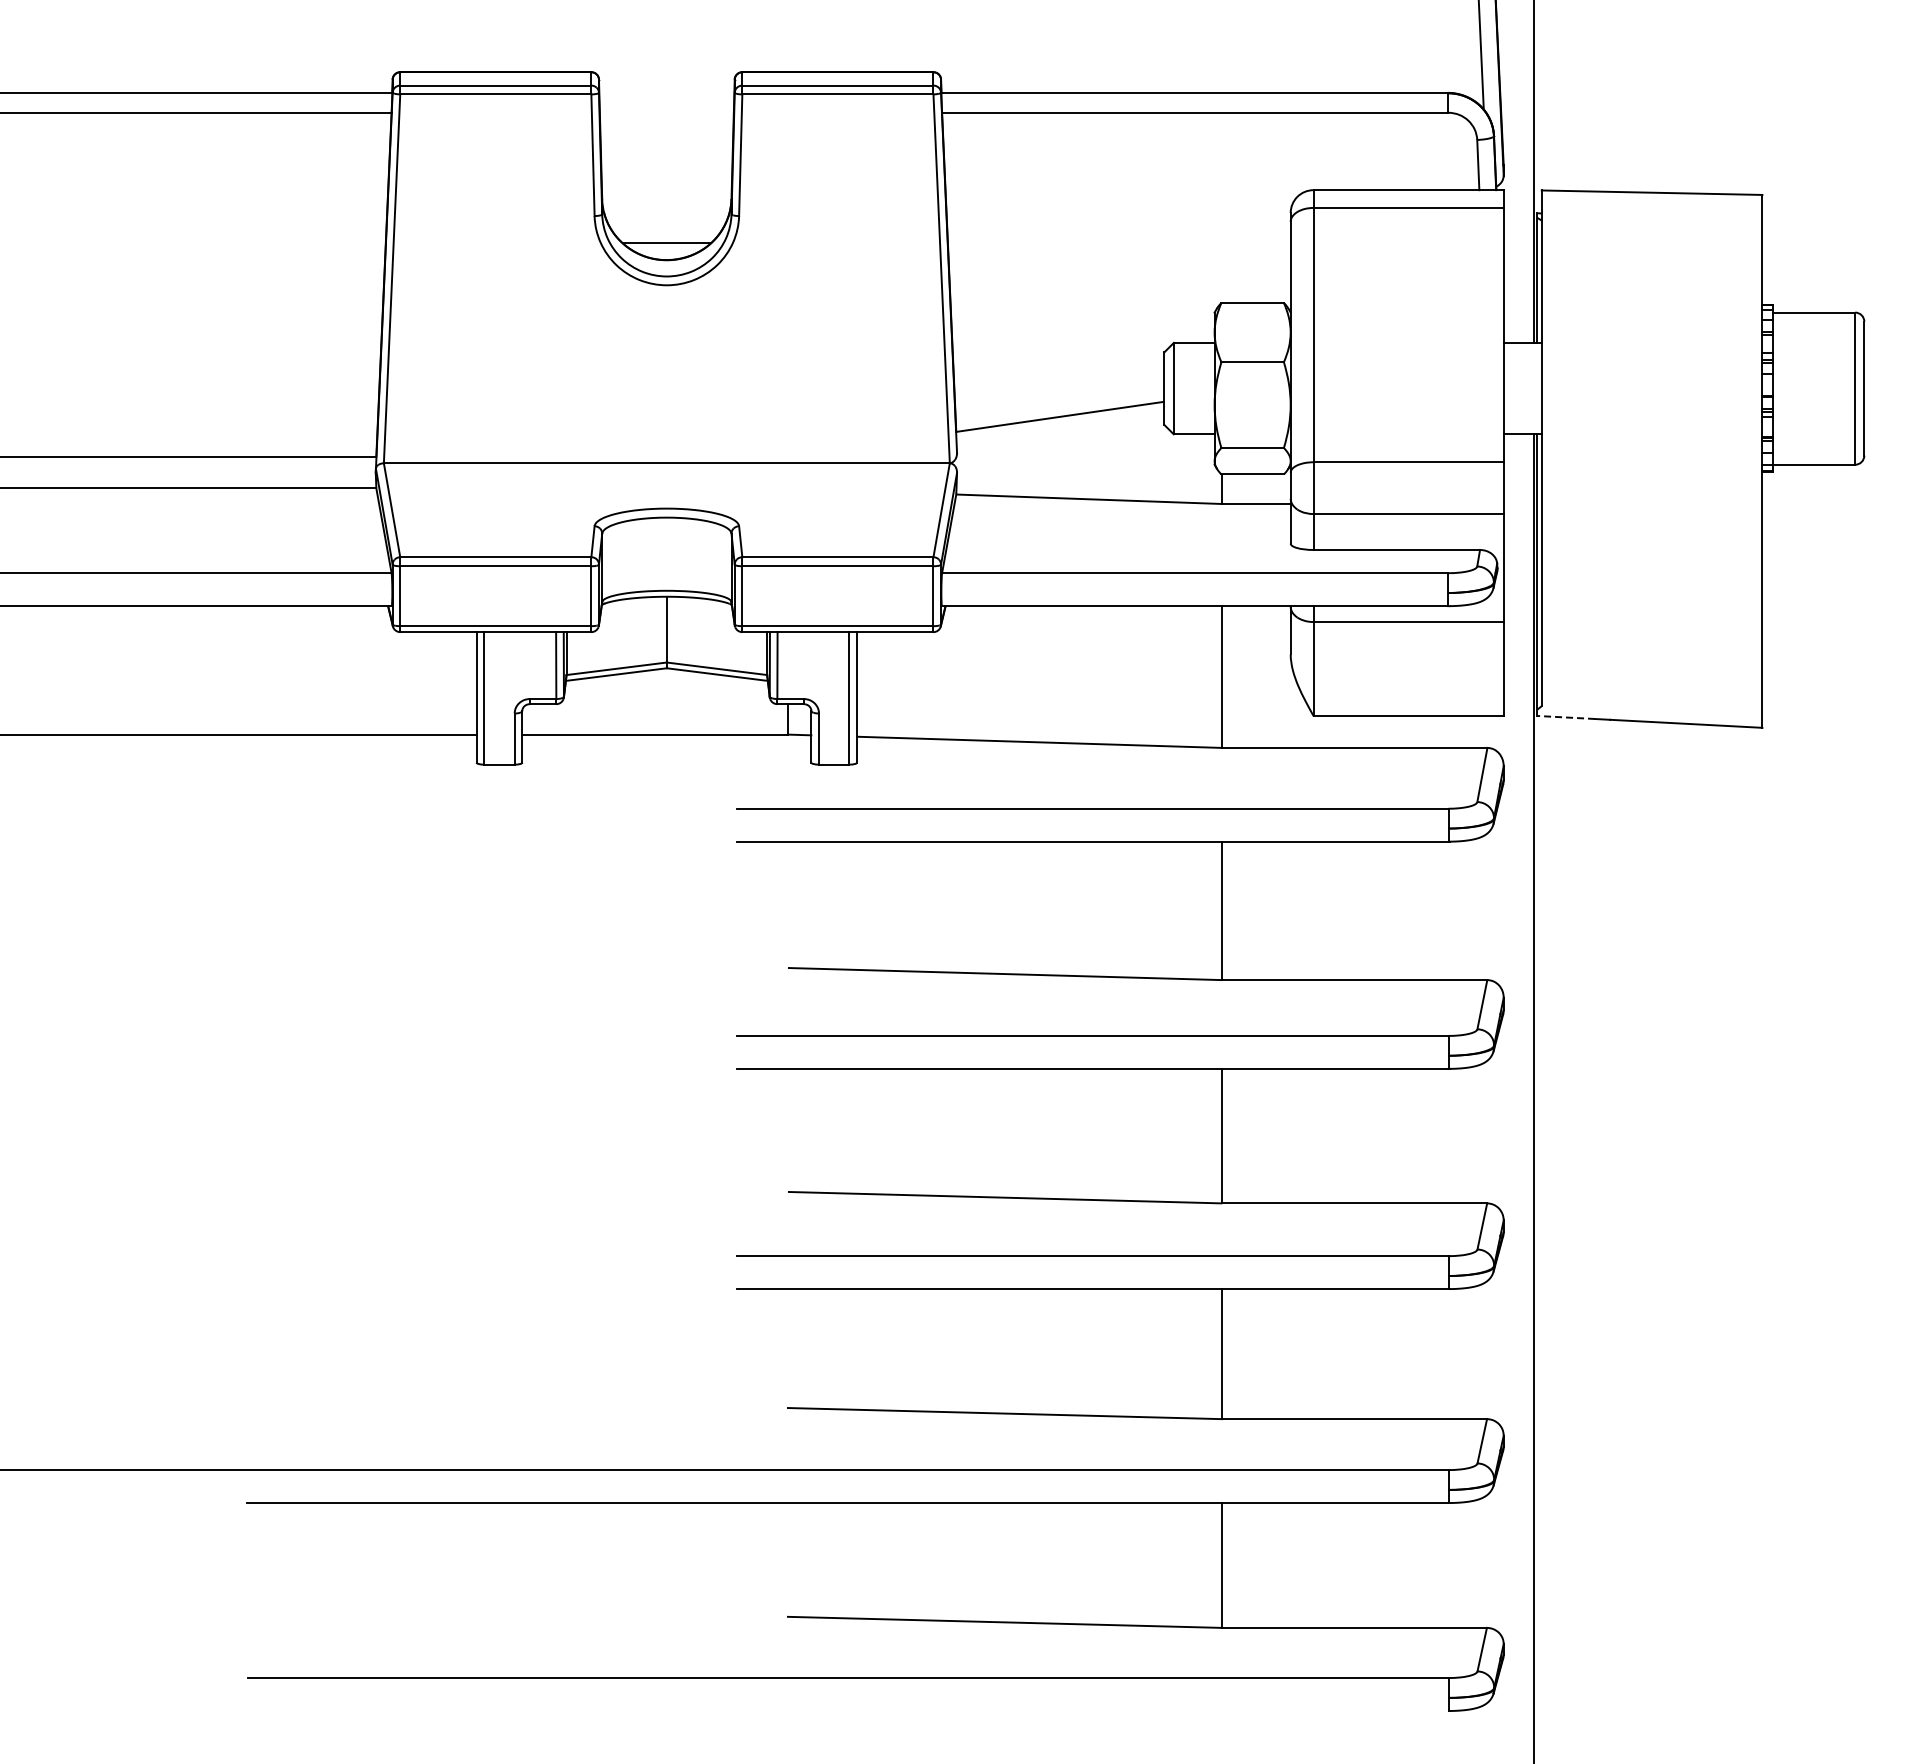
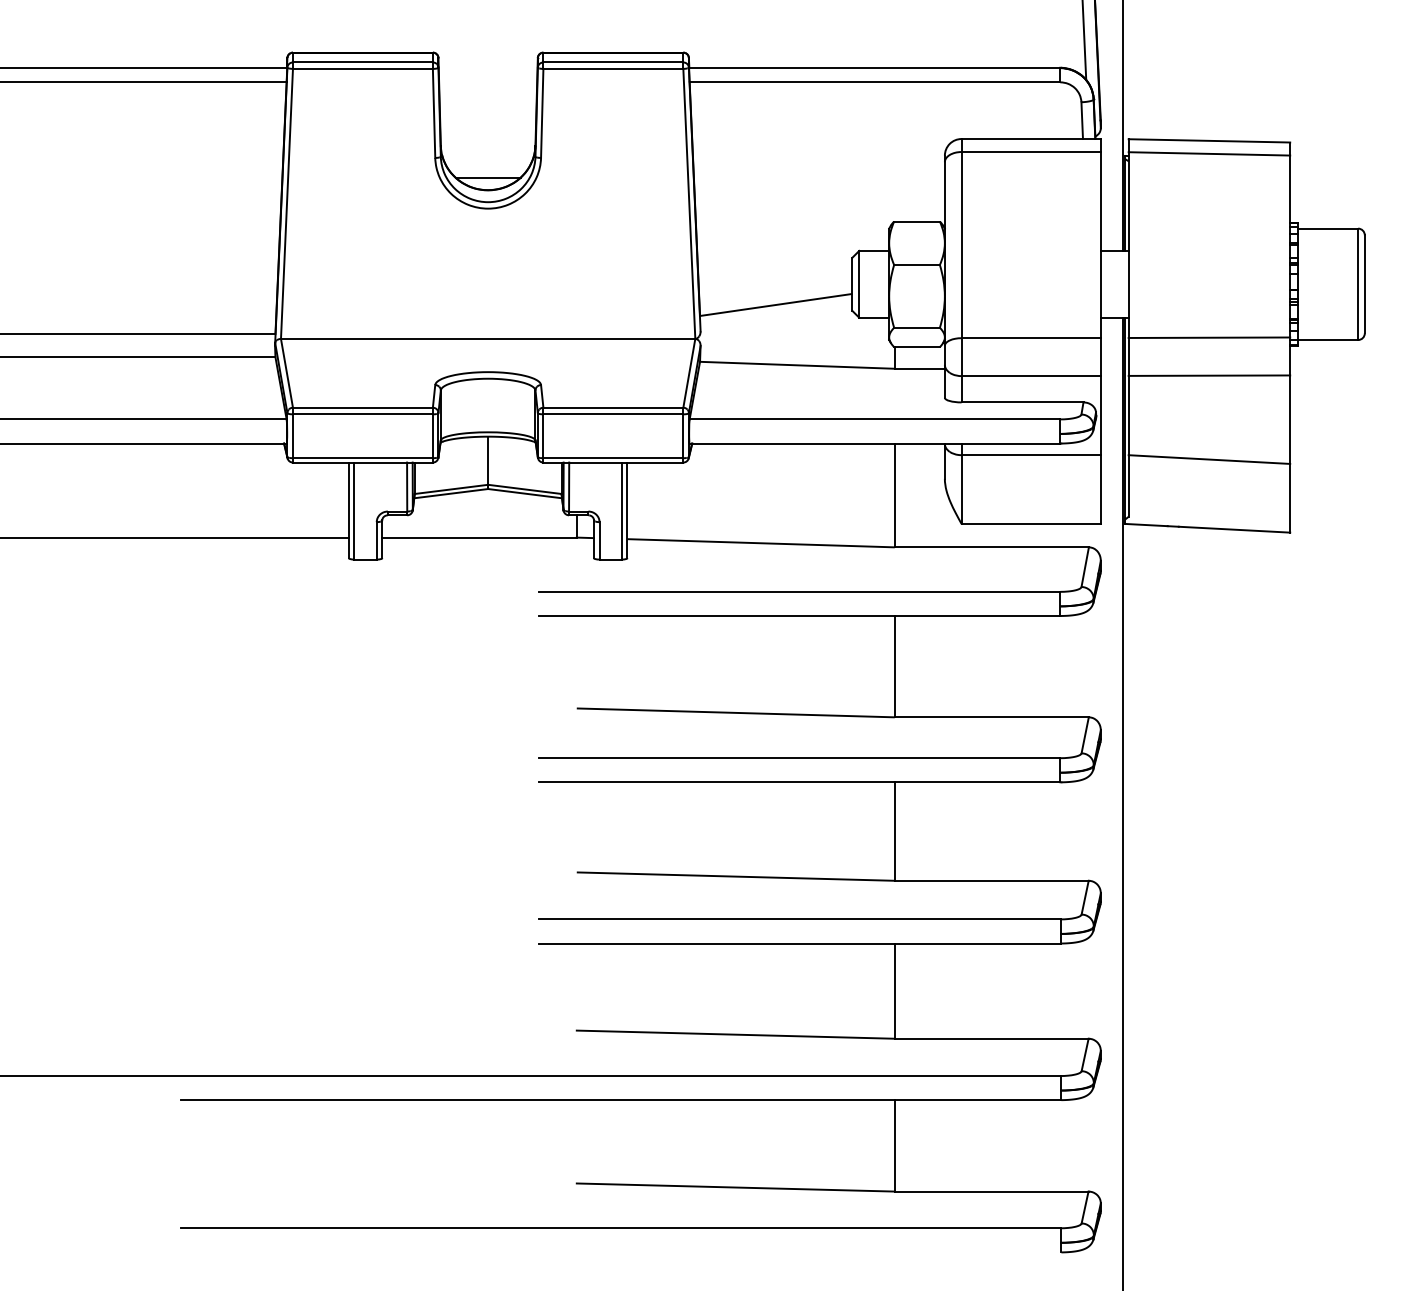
line: (1651, 210) -> (1209, 153), added
line: (1651, 461) -> (1209, 337), added
line: (1651, 513) -> (1209, 375), added
line: (1651, 628) -> (1209, 459), added
line: (1566, 717) -> (1146, 525), dashed -> solid

